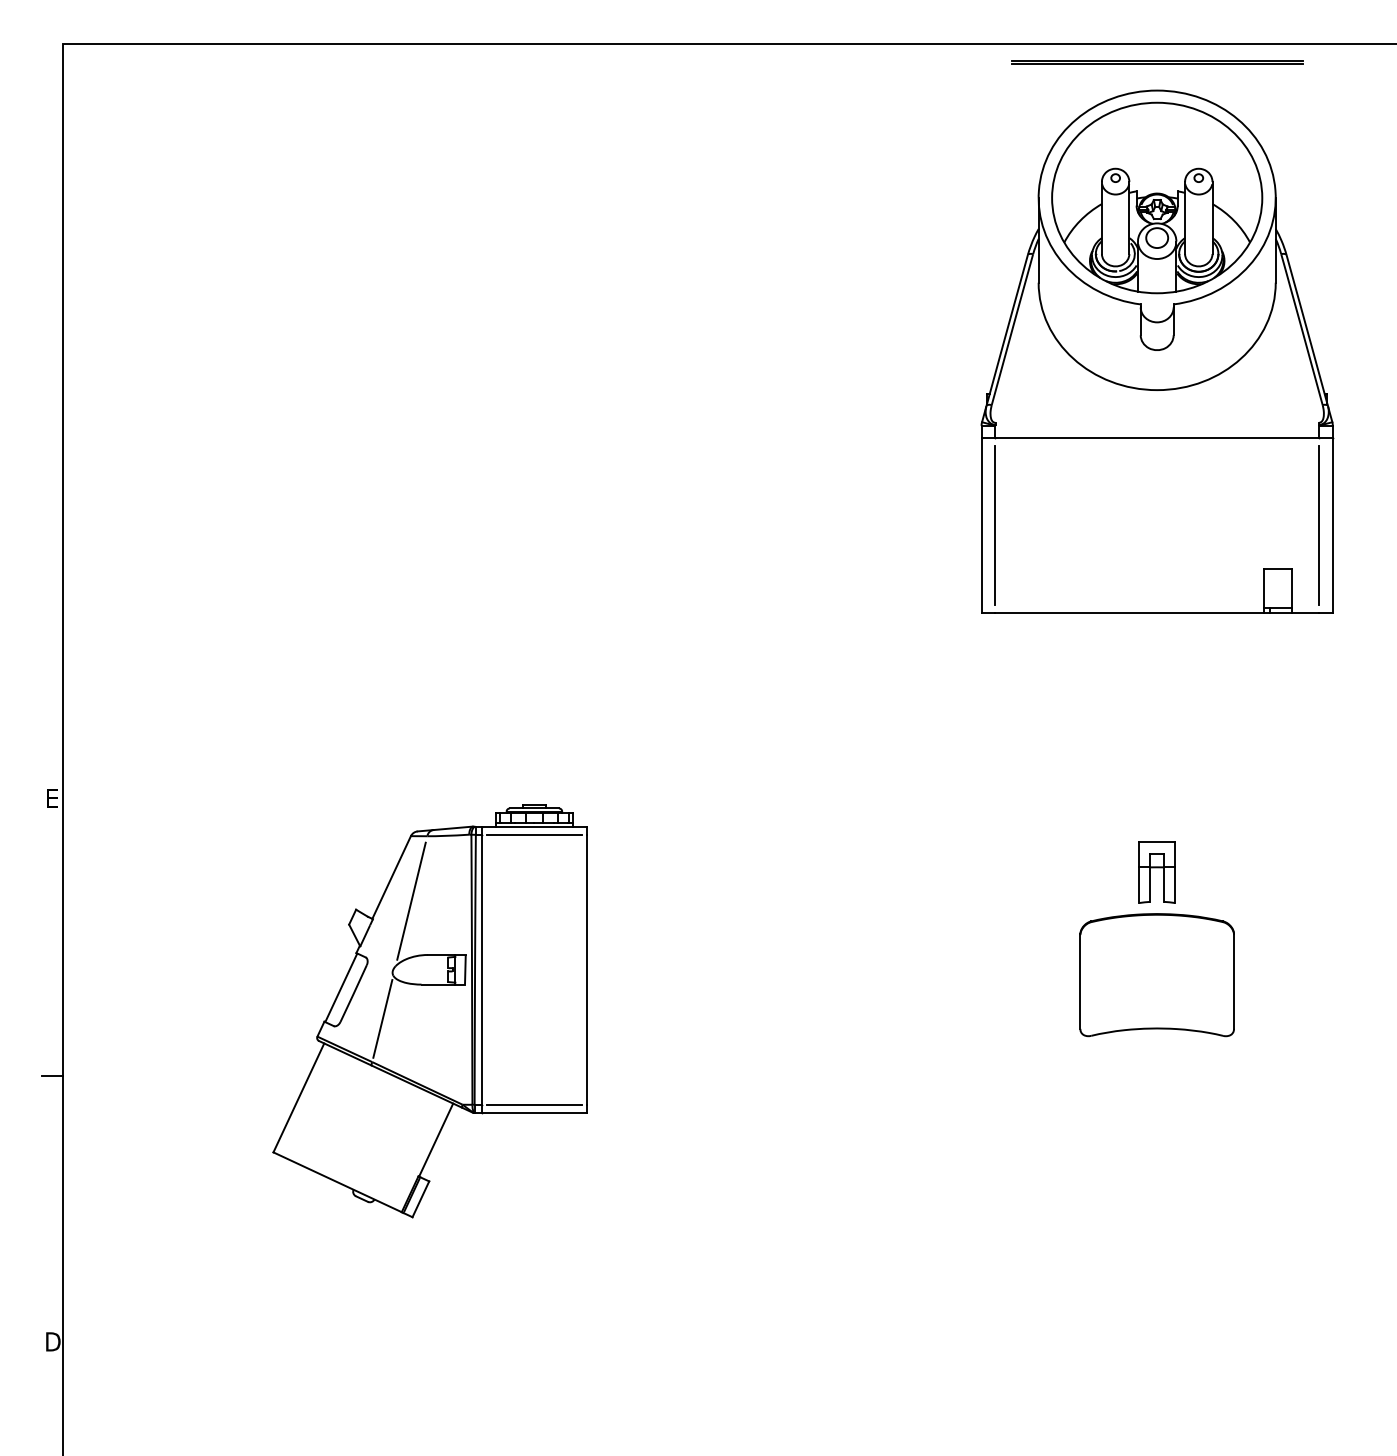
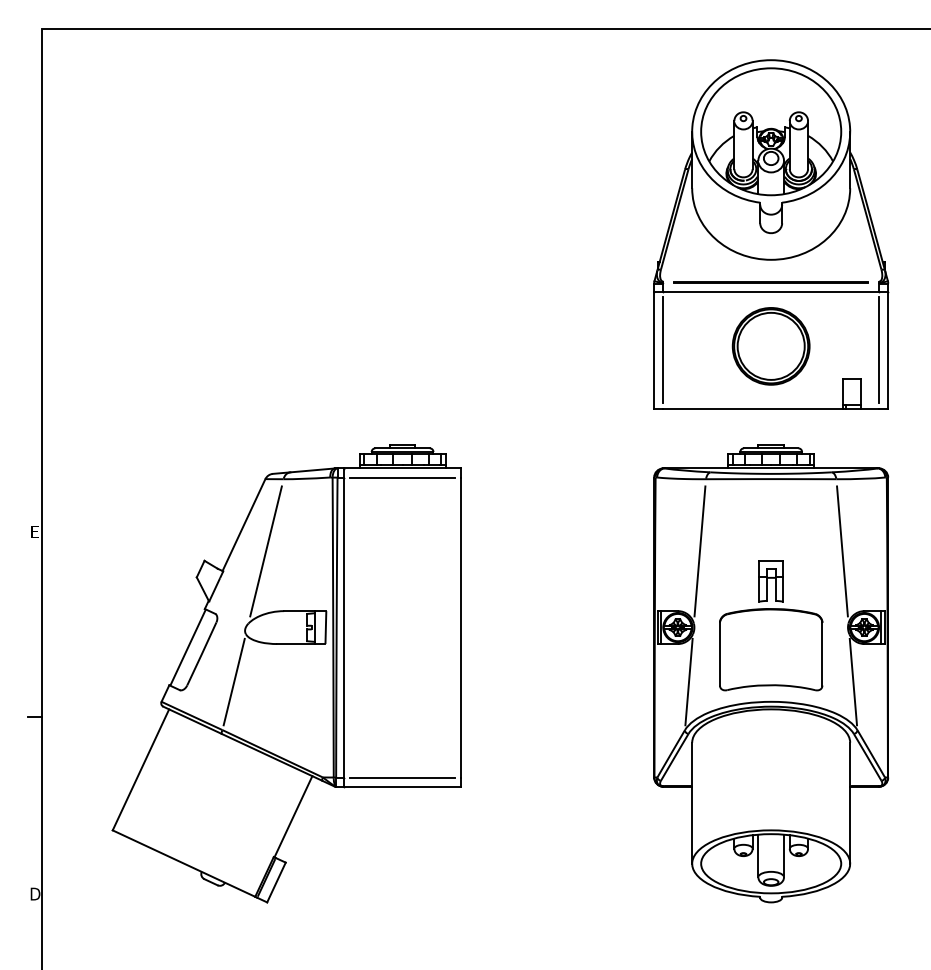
line: (1156, 62) -> (770, 282), moved
part: (1156, 520) -> (770, 346), added
part: (429, 1010) -> (286, 673), size x1.67
part: (1157, 1010) -> (771, 673), added

